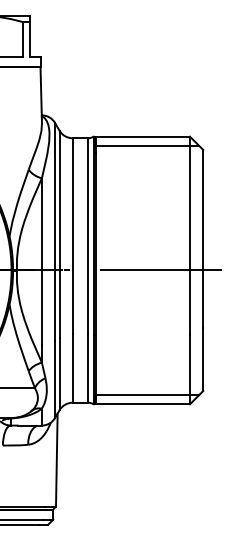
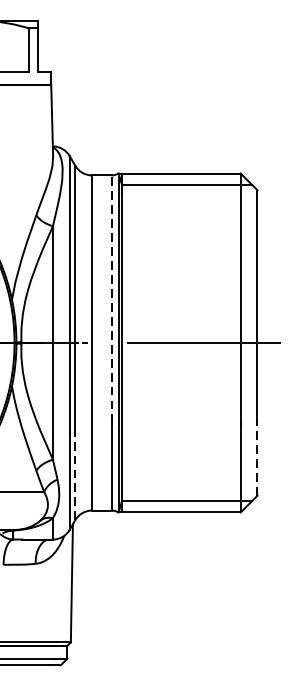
line: (88, 236) -> (112, 299), solid -> dashed
line: (203, 359) -> (257, 455), solid -> dashed
line: (59, 373) -> (75, 473), solid -> dashed

